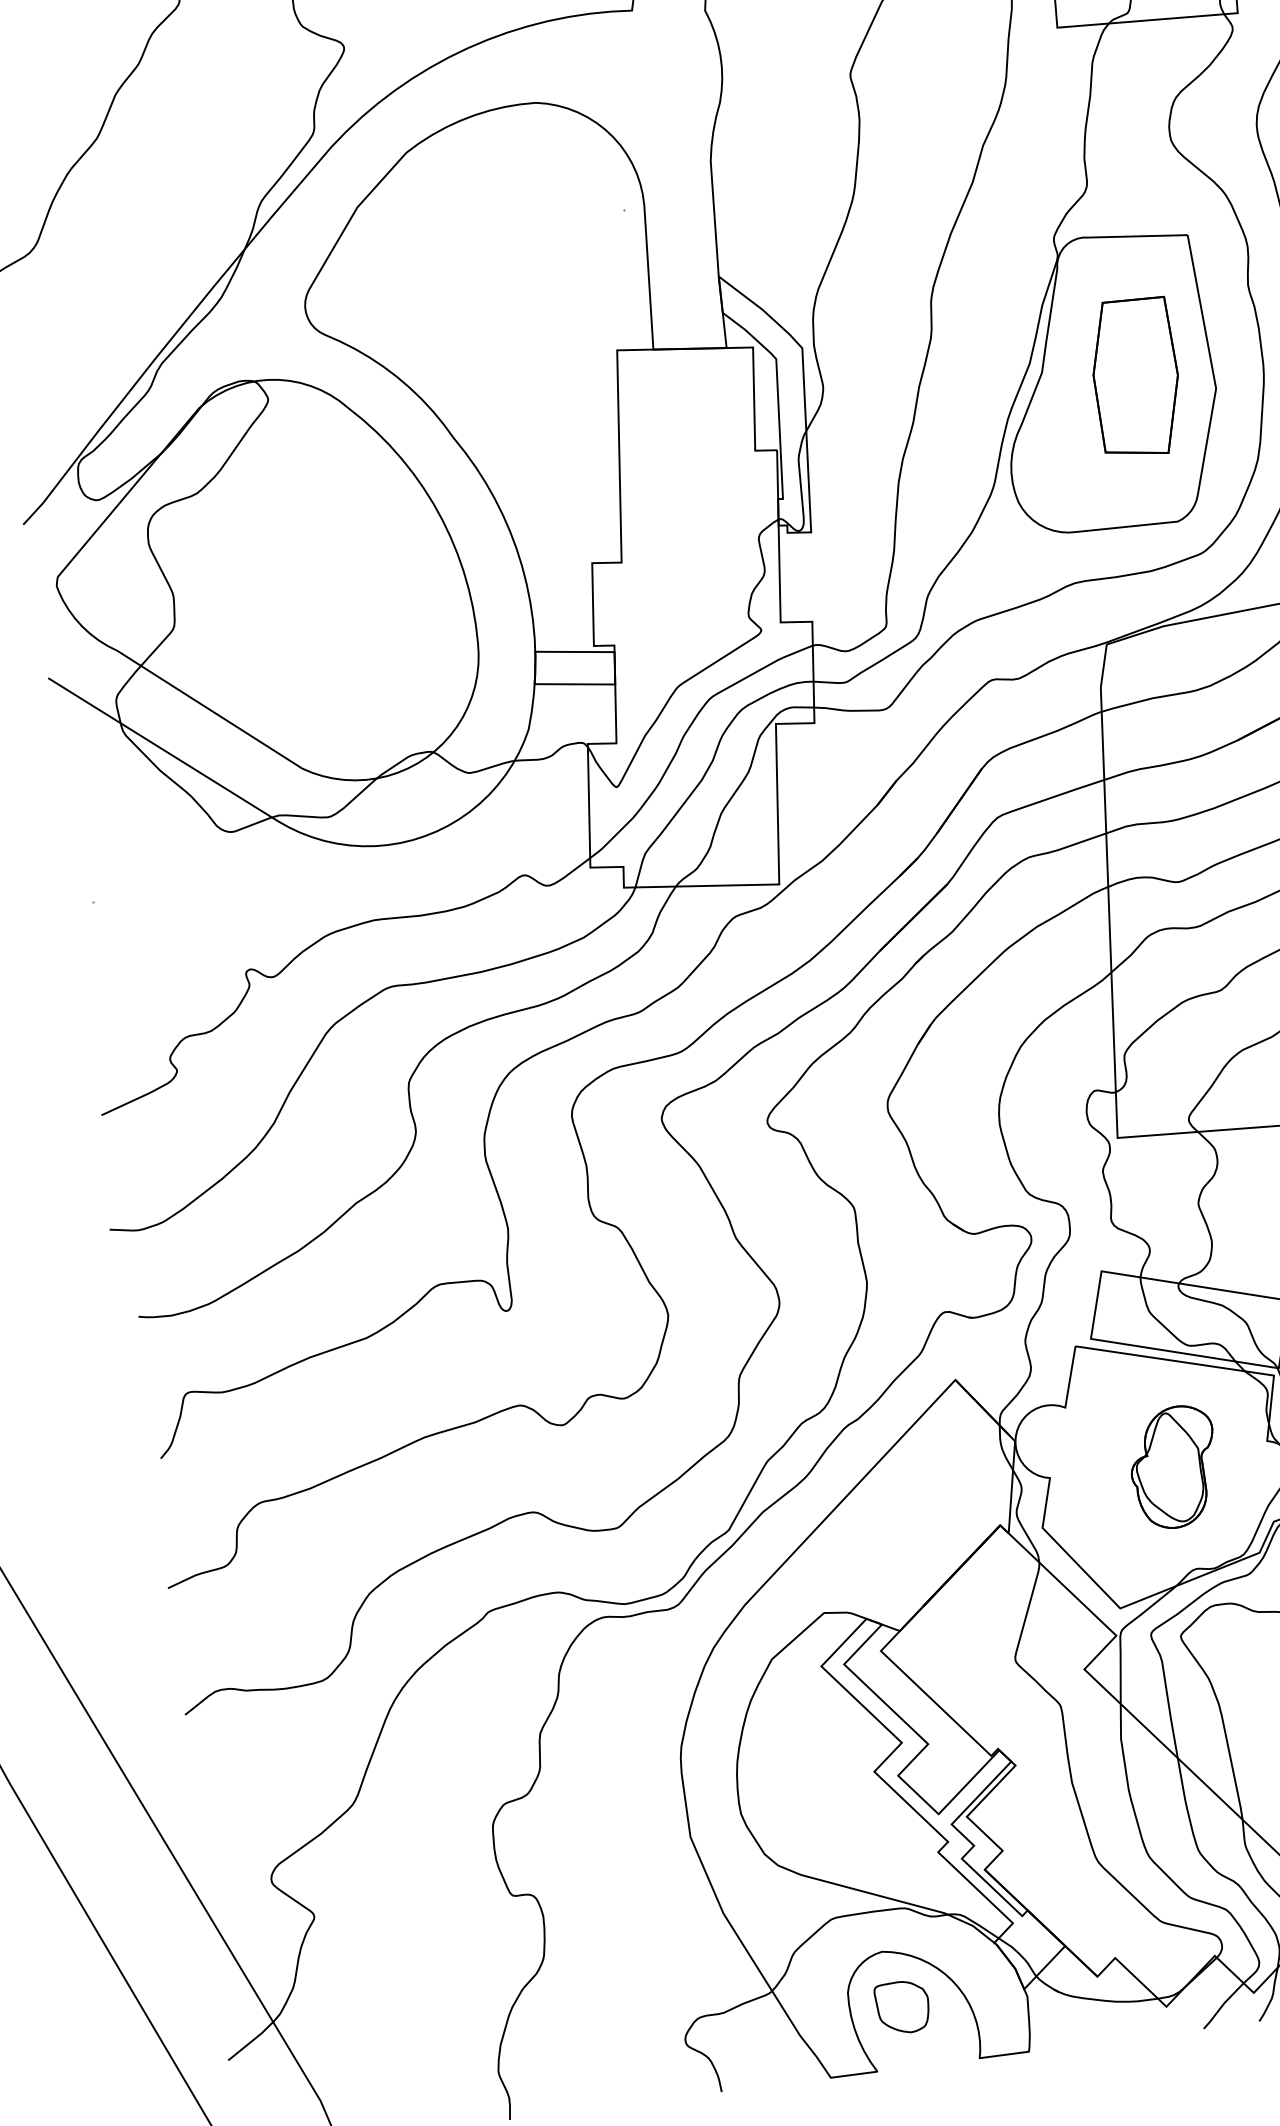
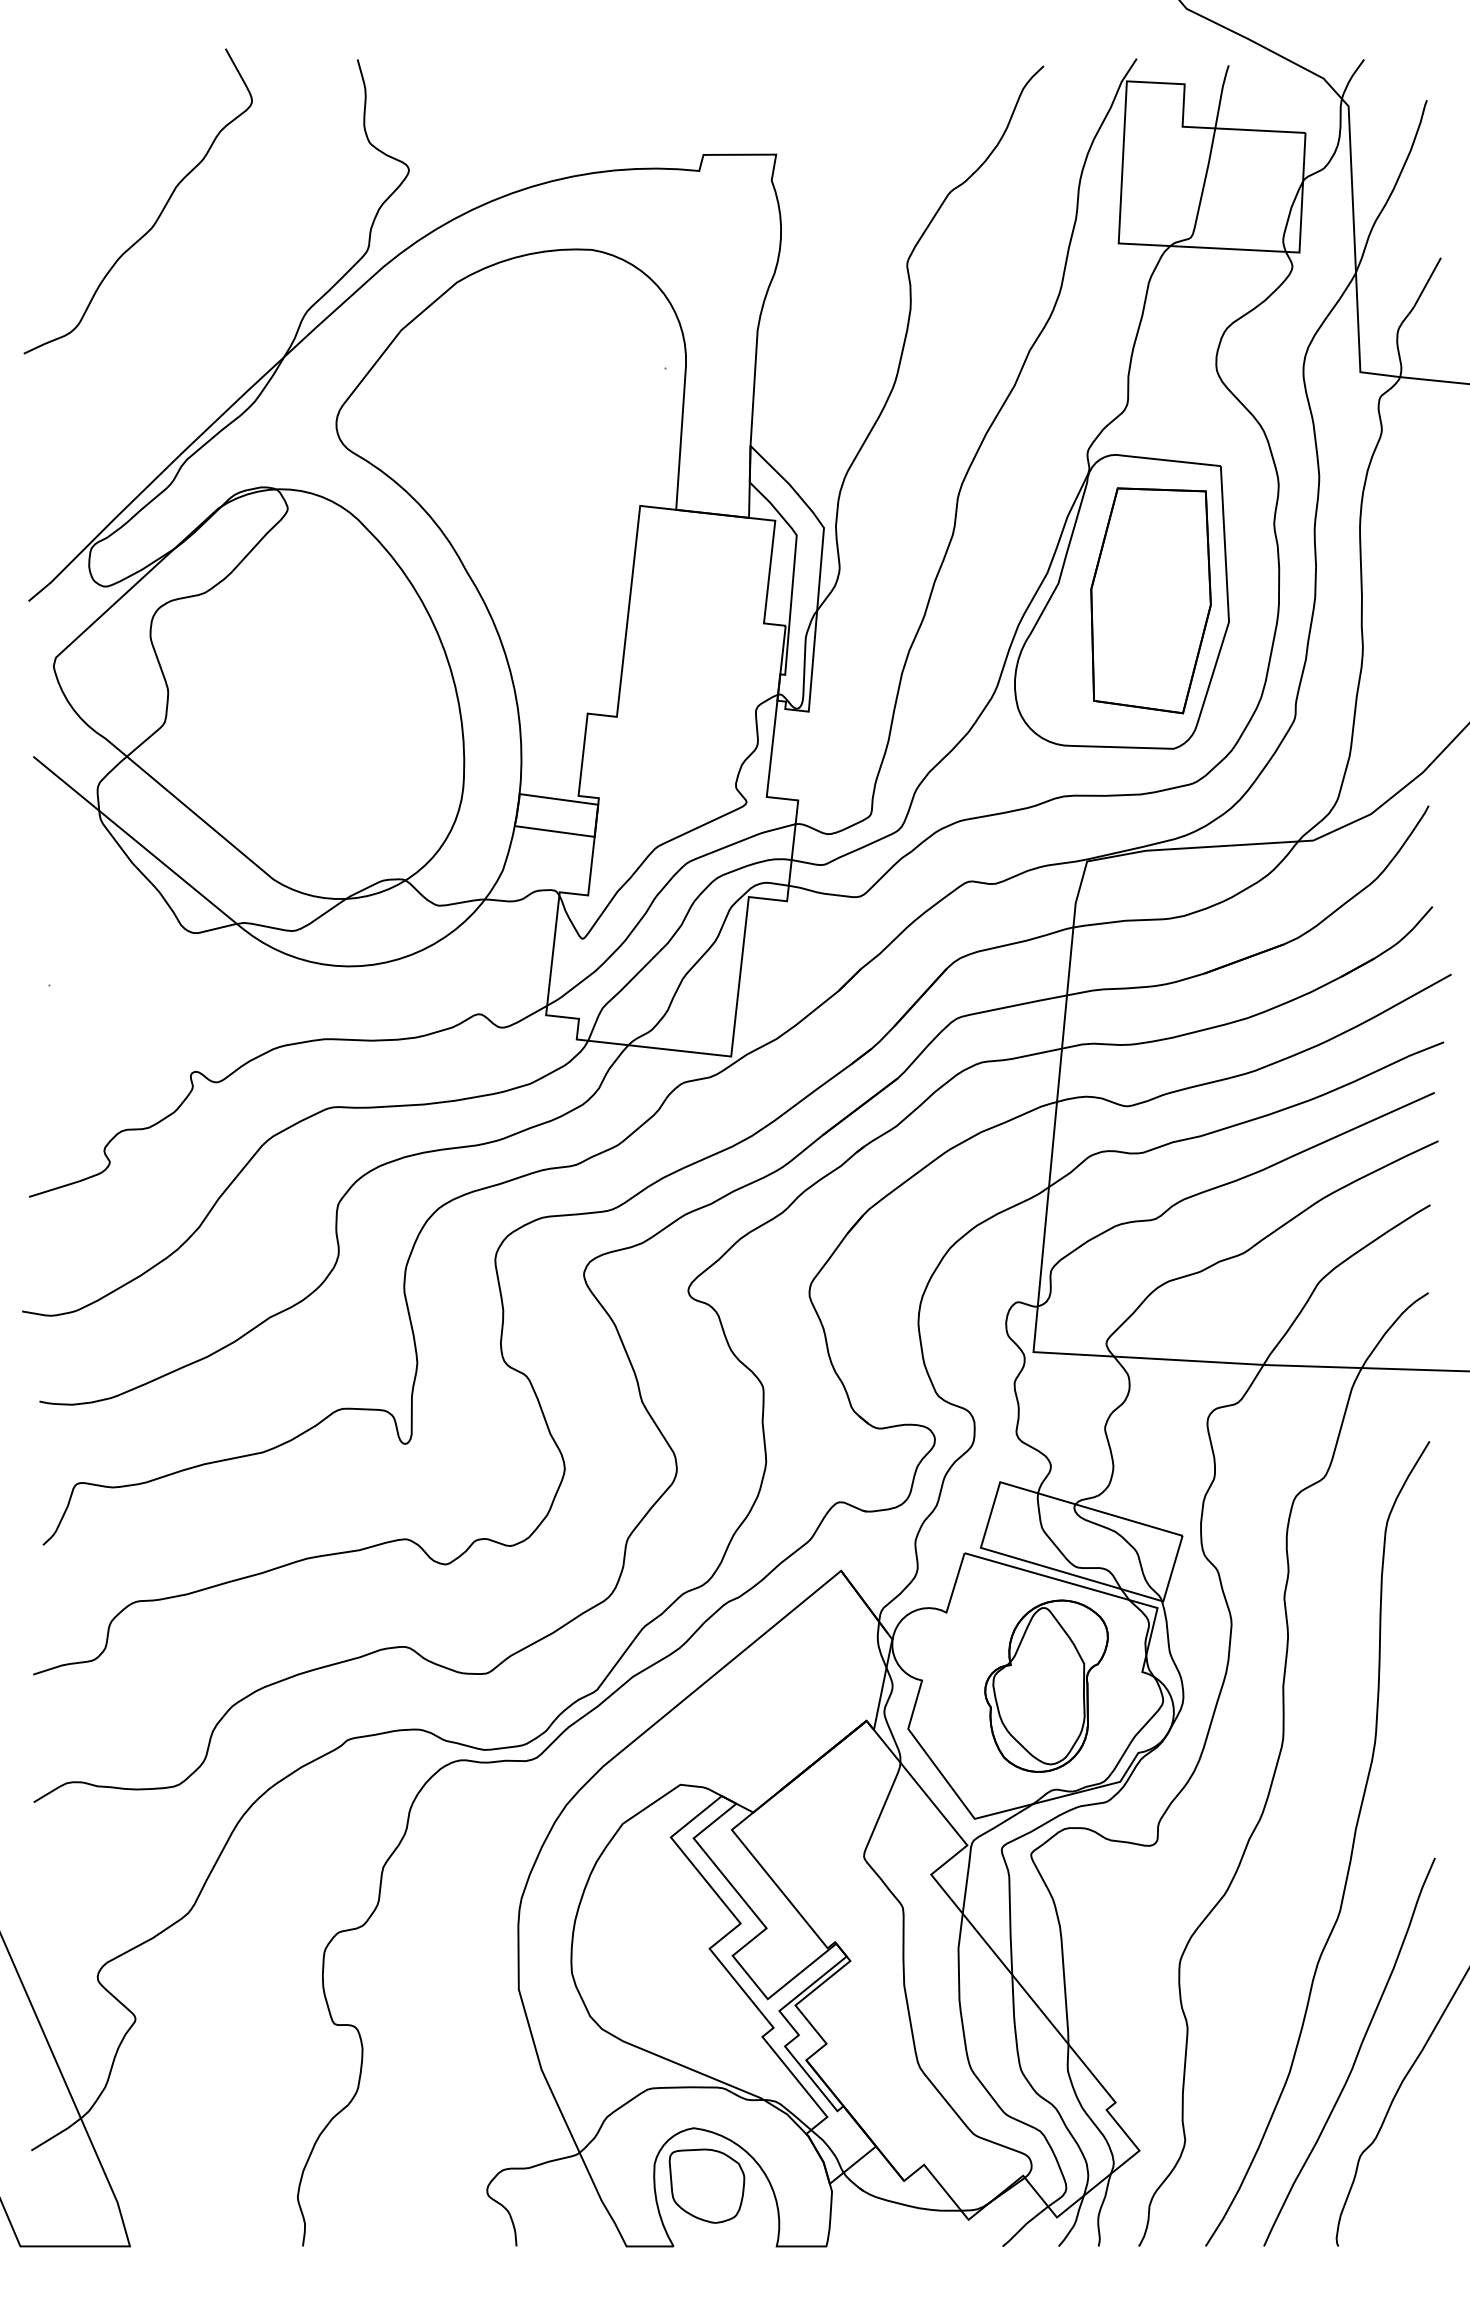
part: (1135, 377) -> (1150, 600), size x1.43
part: (1173, 1466) -> (1046, 1685), size x1.43
part: (902, 2006) -> (706, 2185), size x1.43

